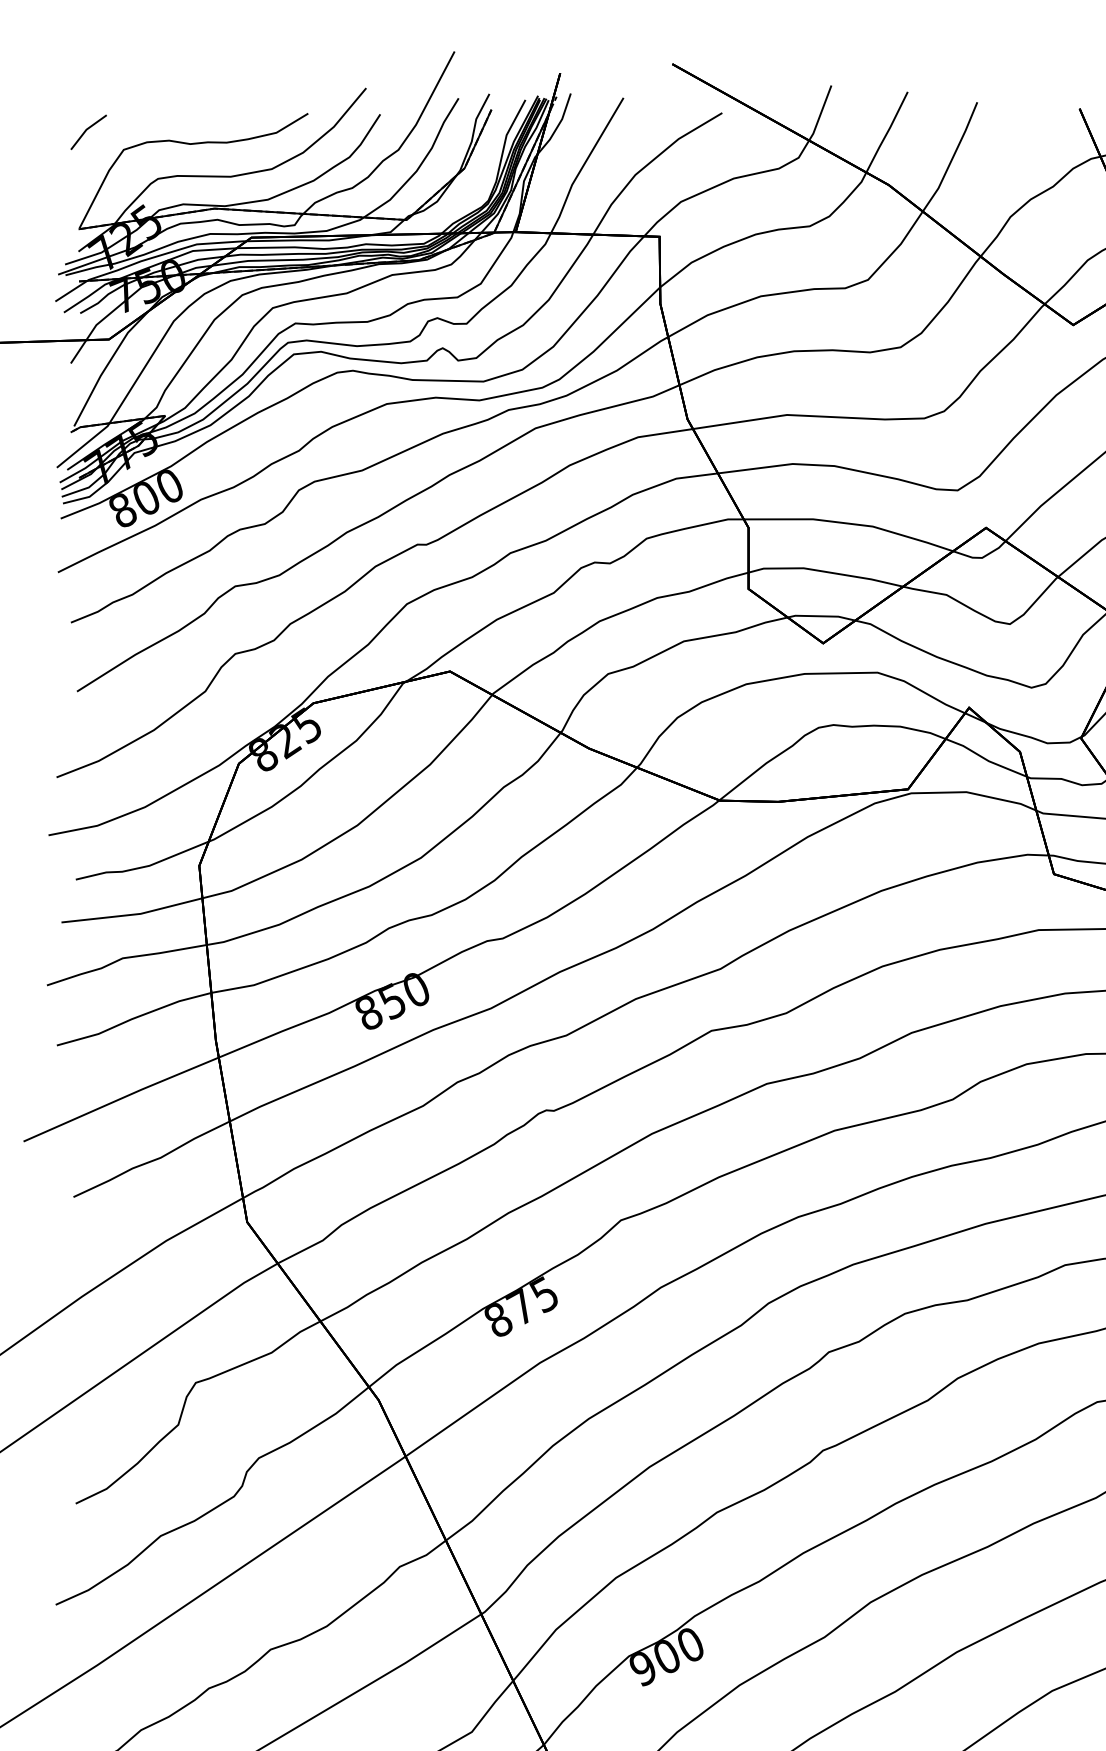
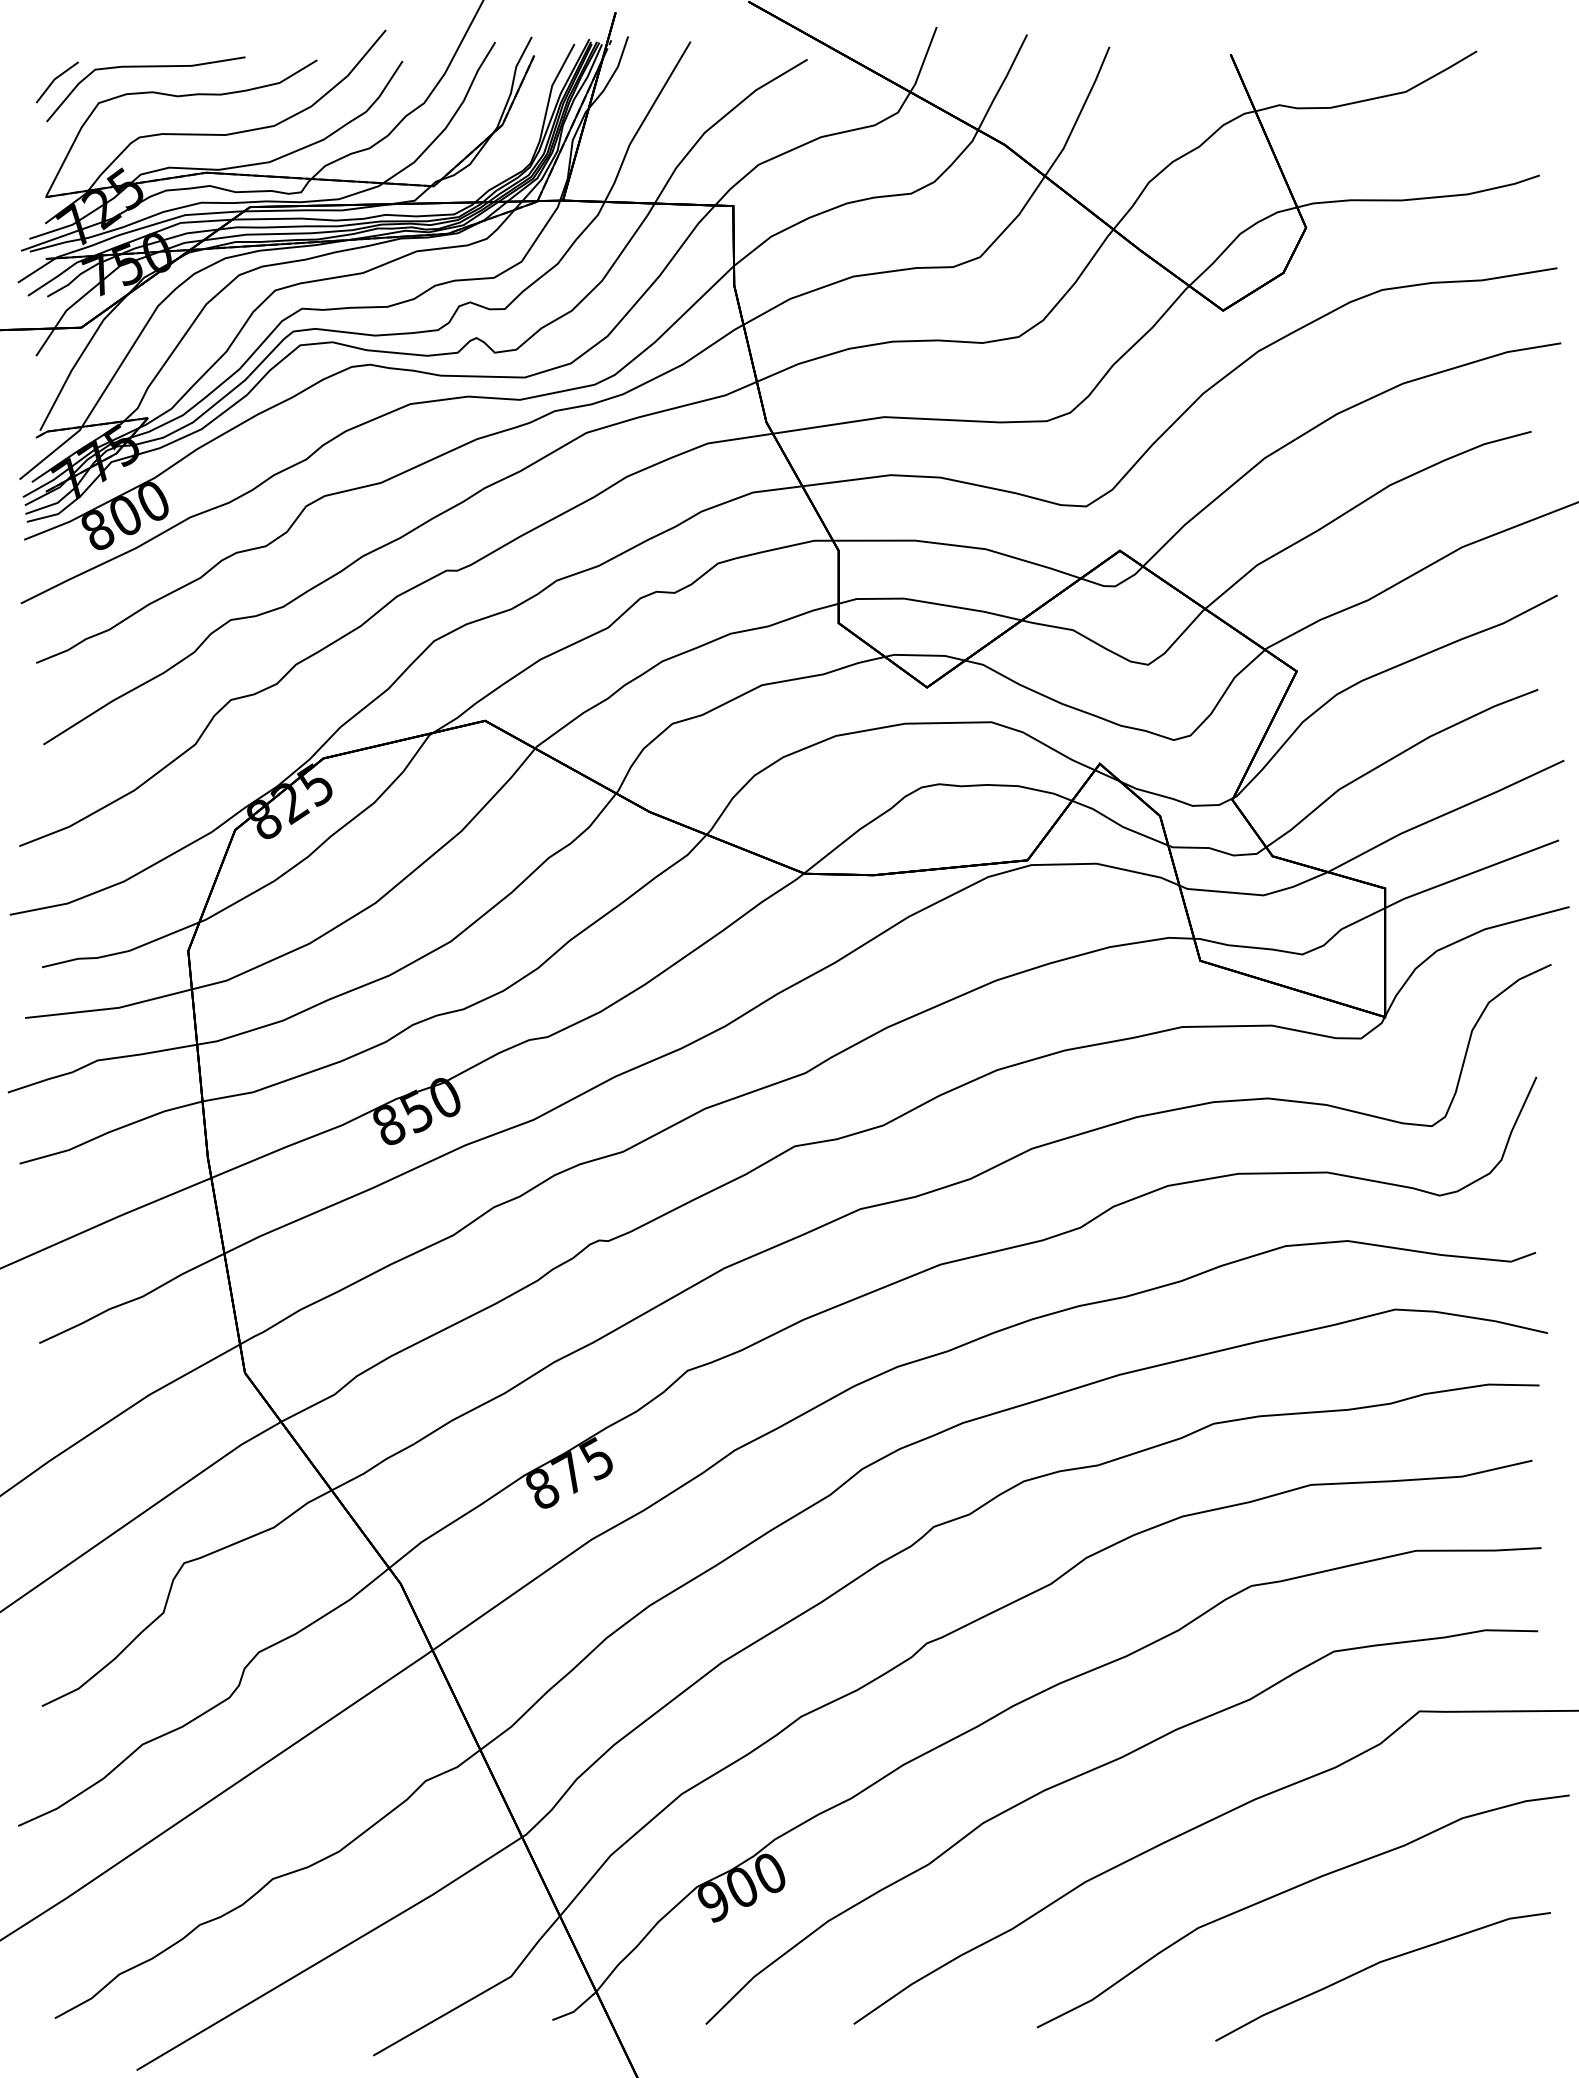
curve: (163, 119) -> (145, 67), added

